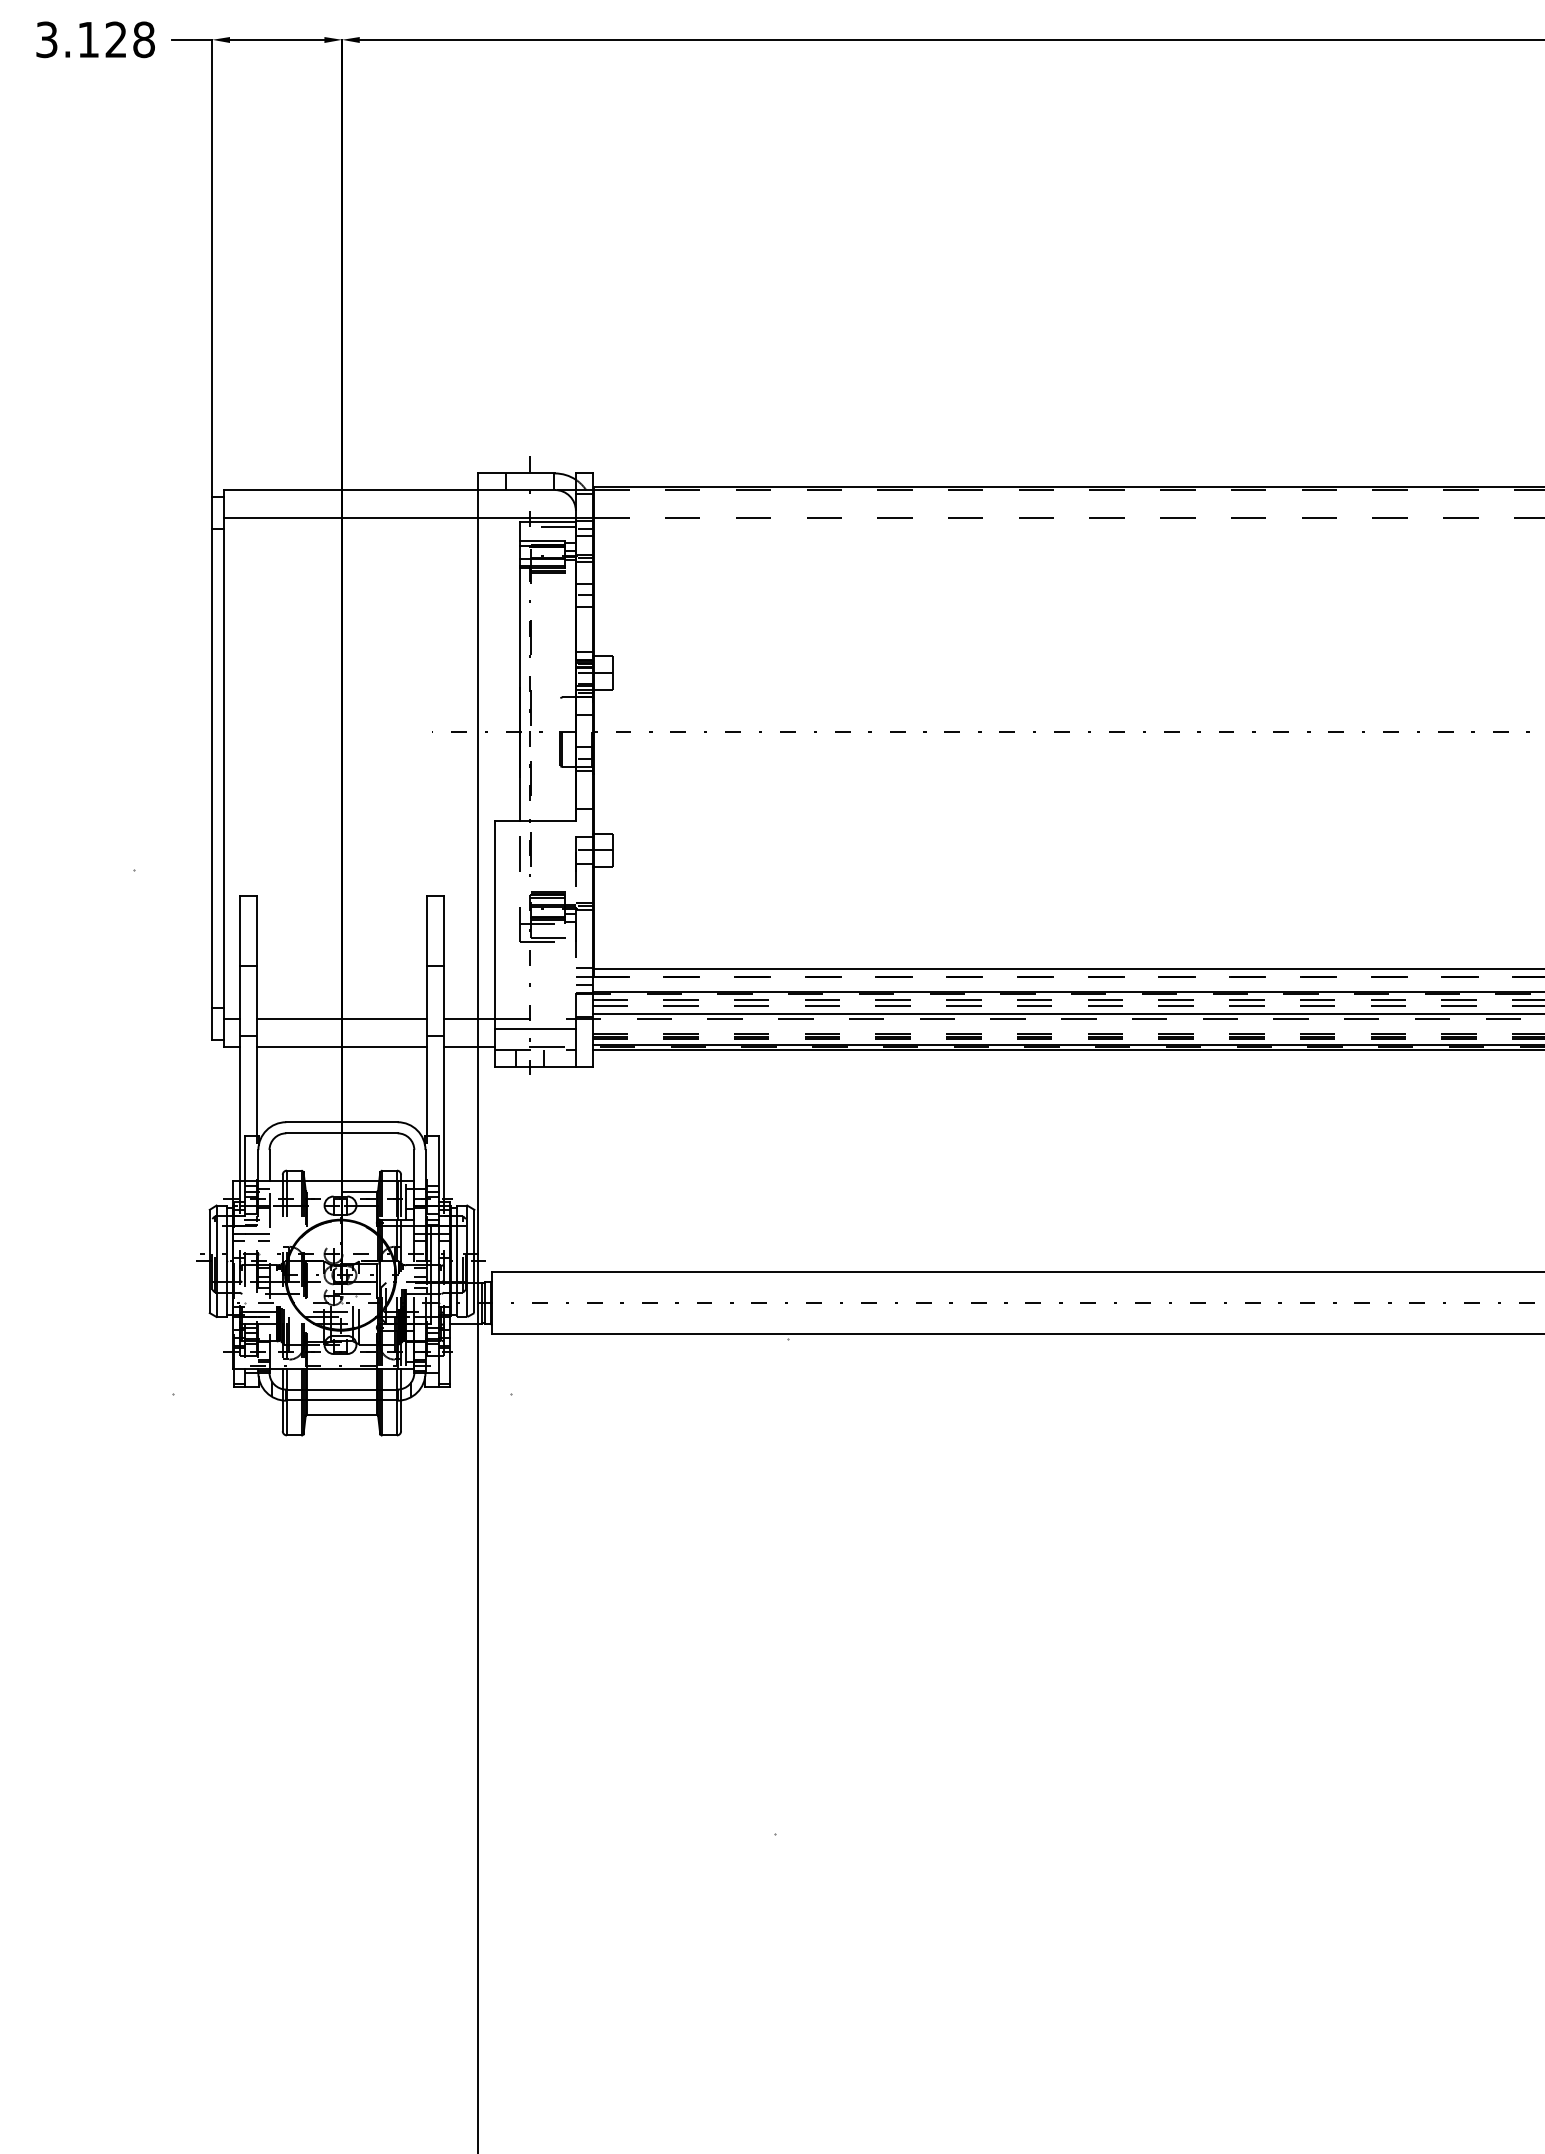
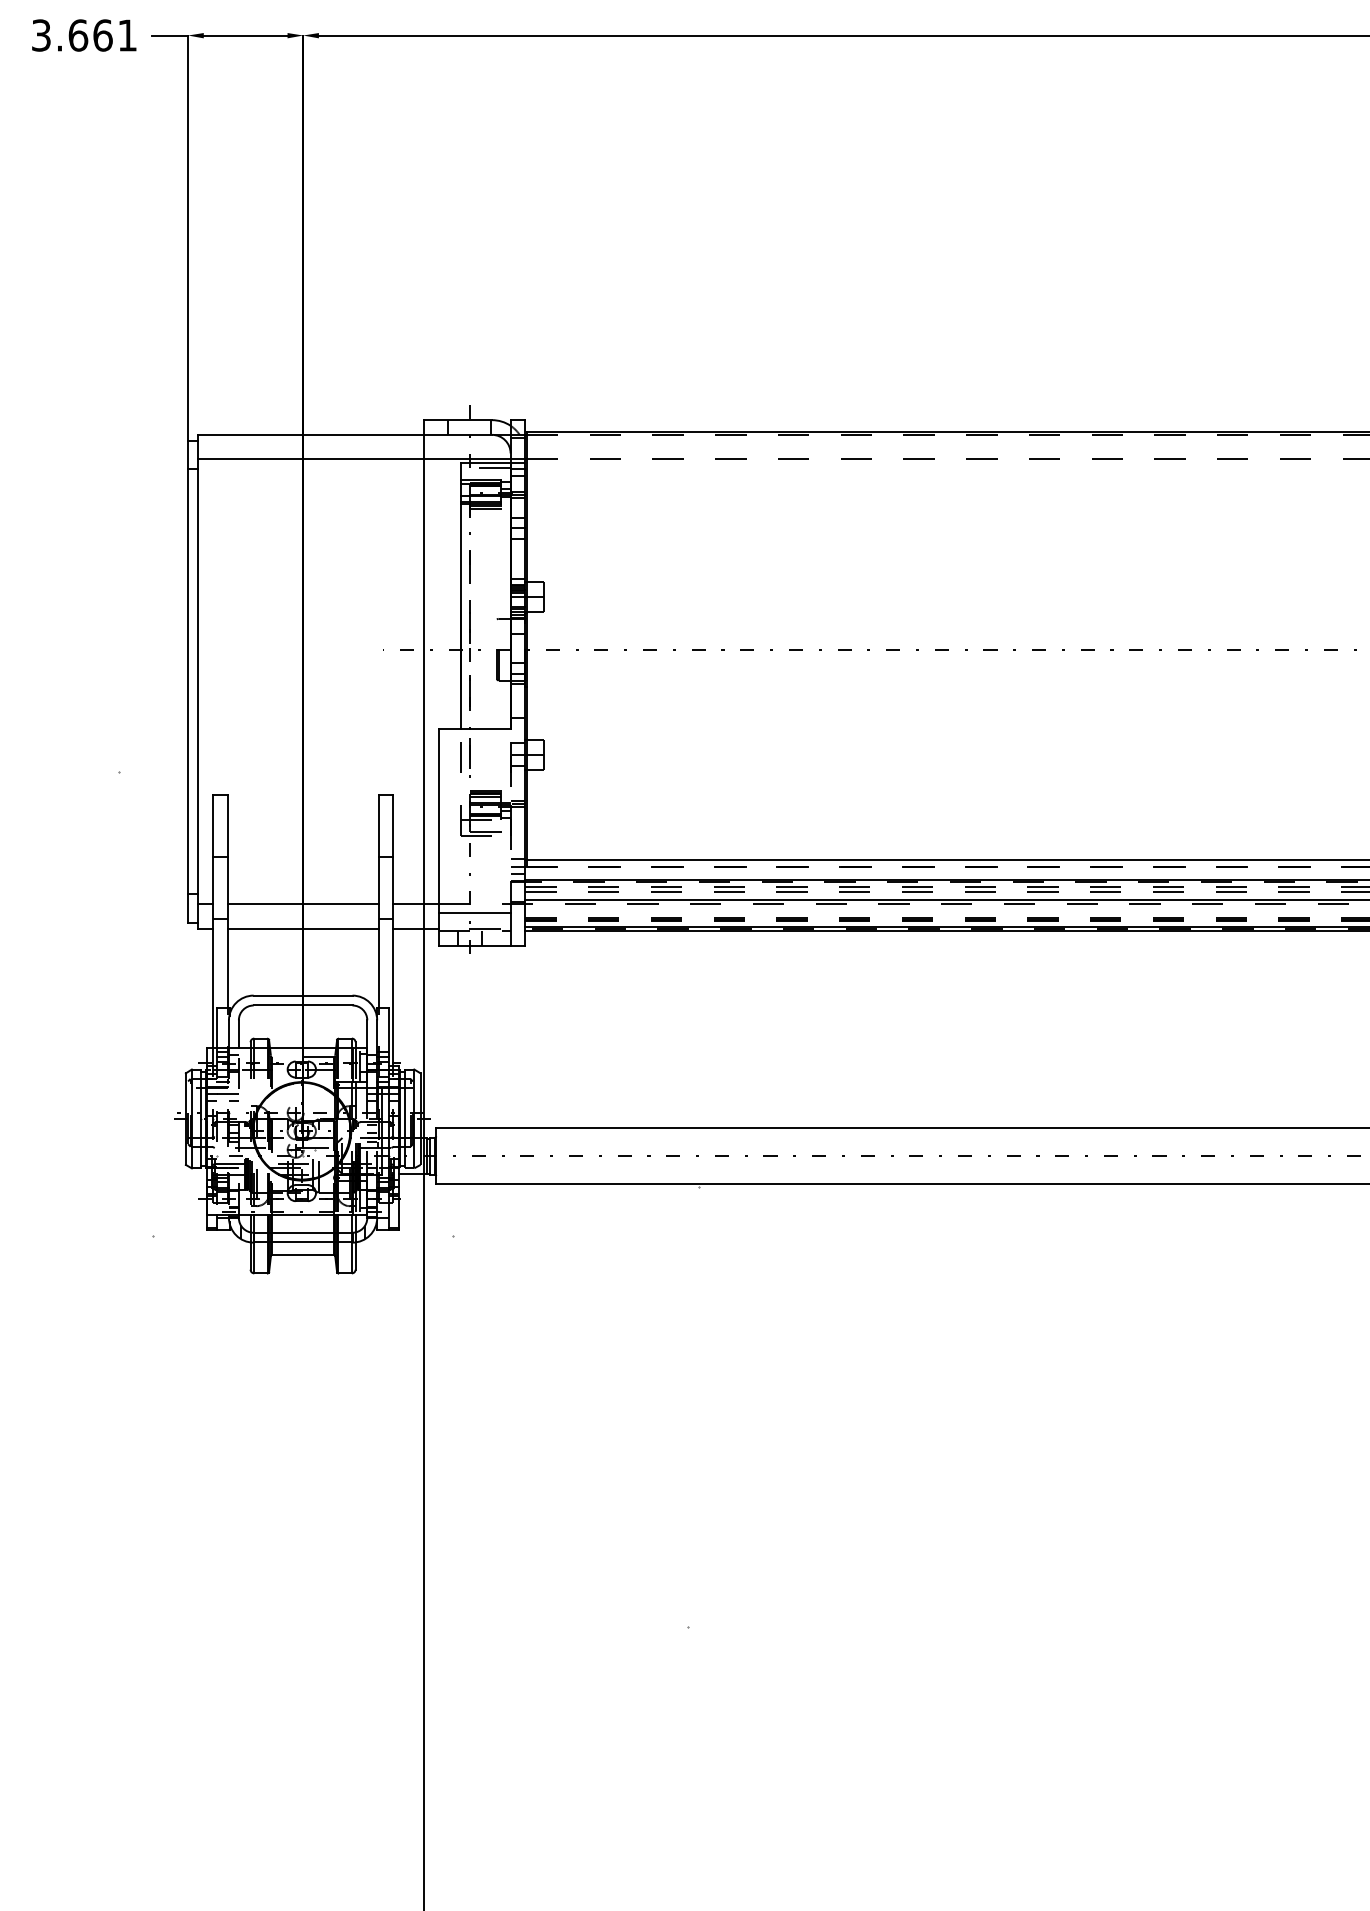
text: (115, 39) -> (102, 35), 3.128 -> 3.661

